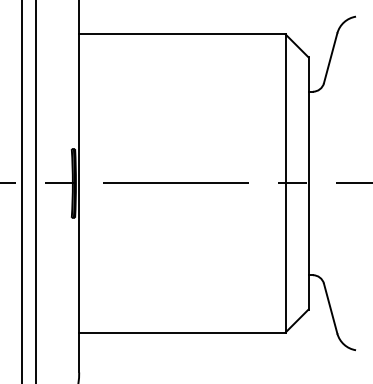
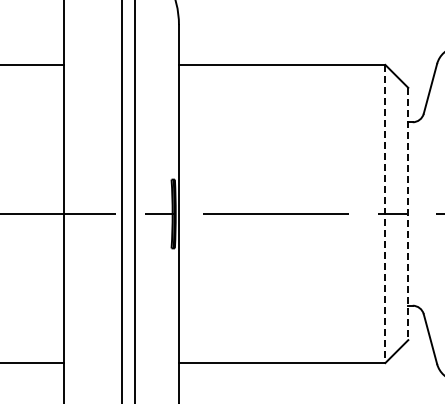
line: (285, 183) -> (385, 214), solid -> dashed
line: (308, 183) -> (408, 214), solid -> dashed

